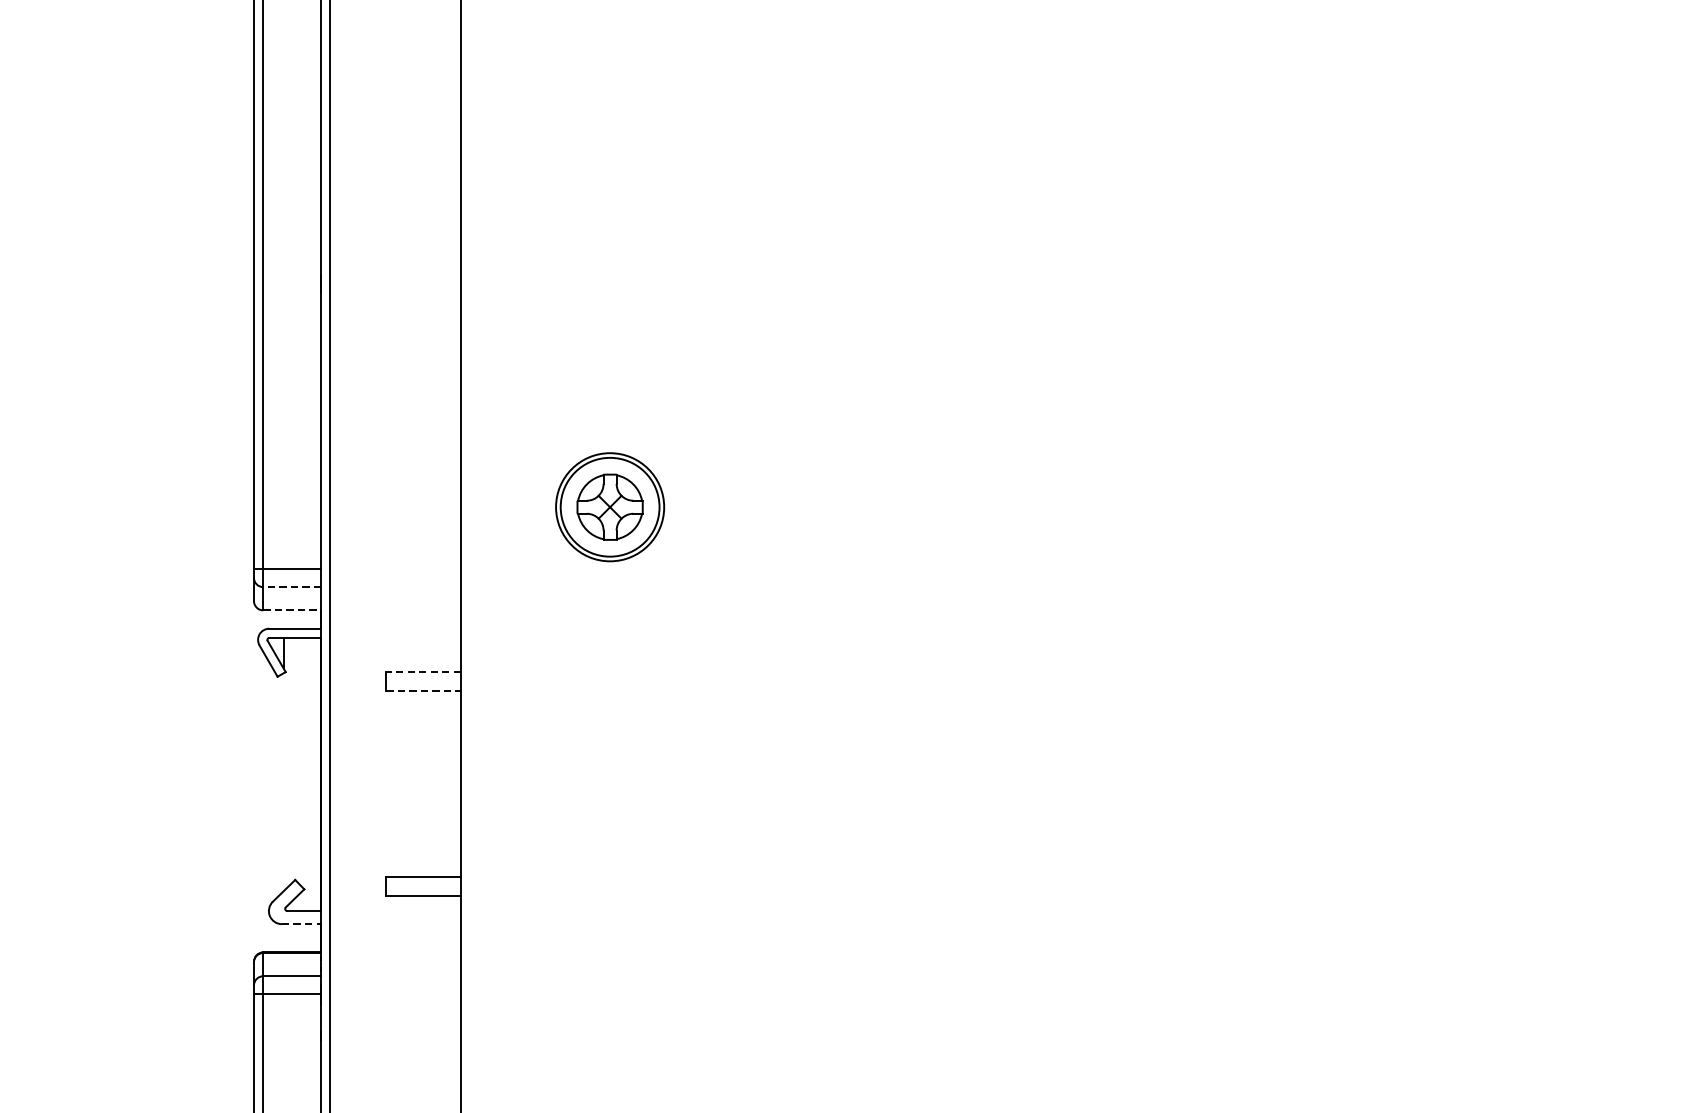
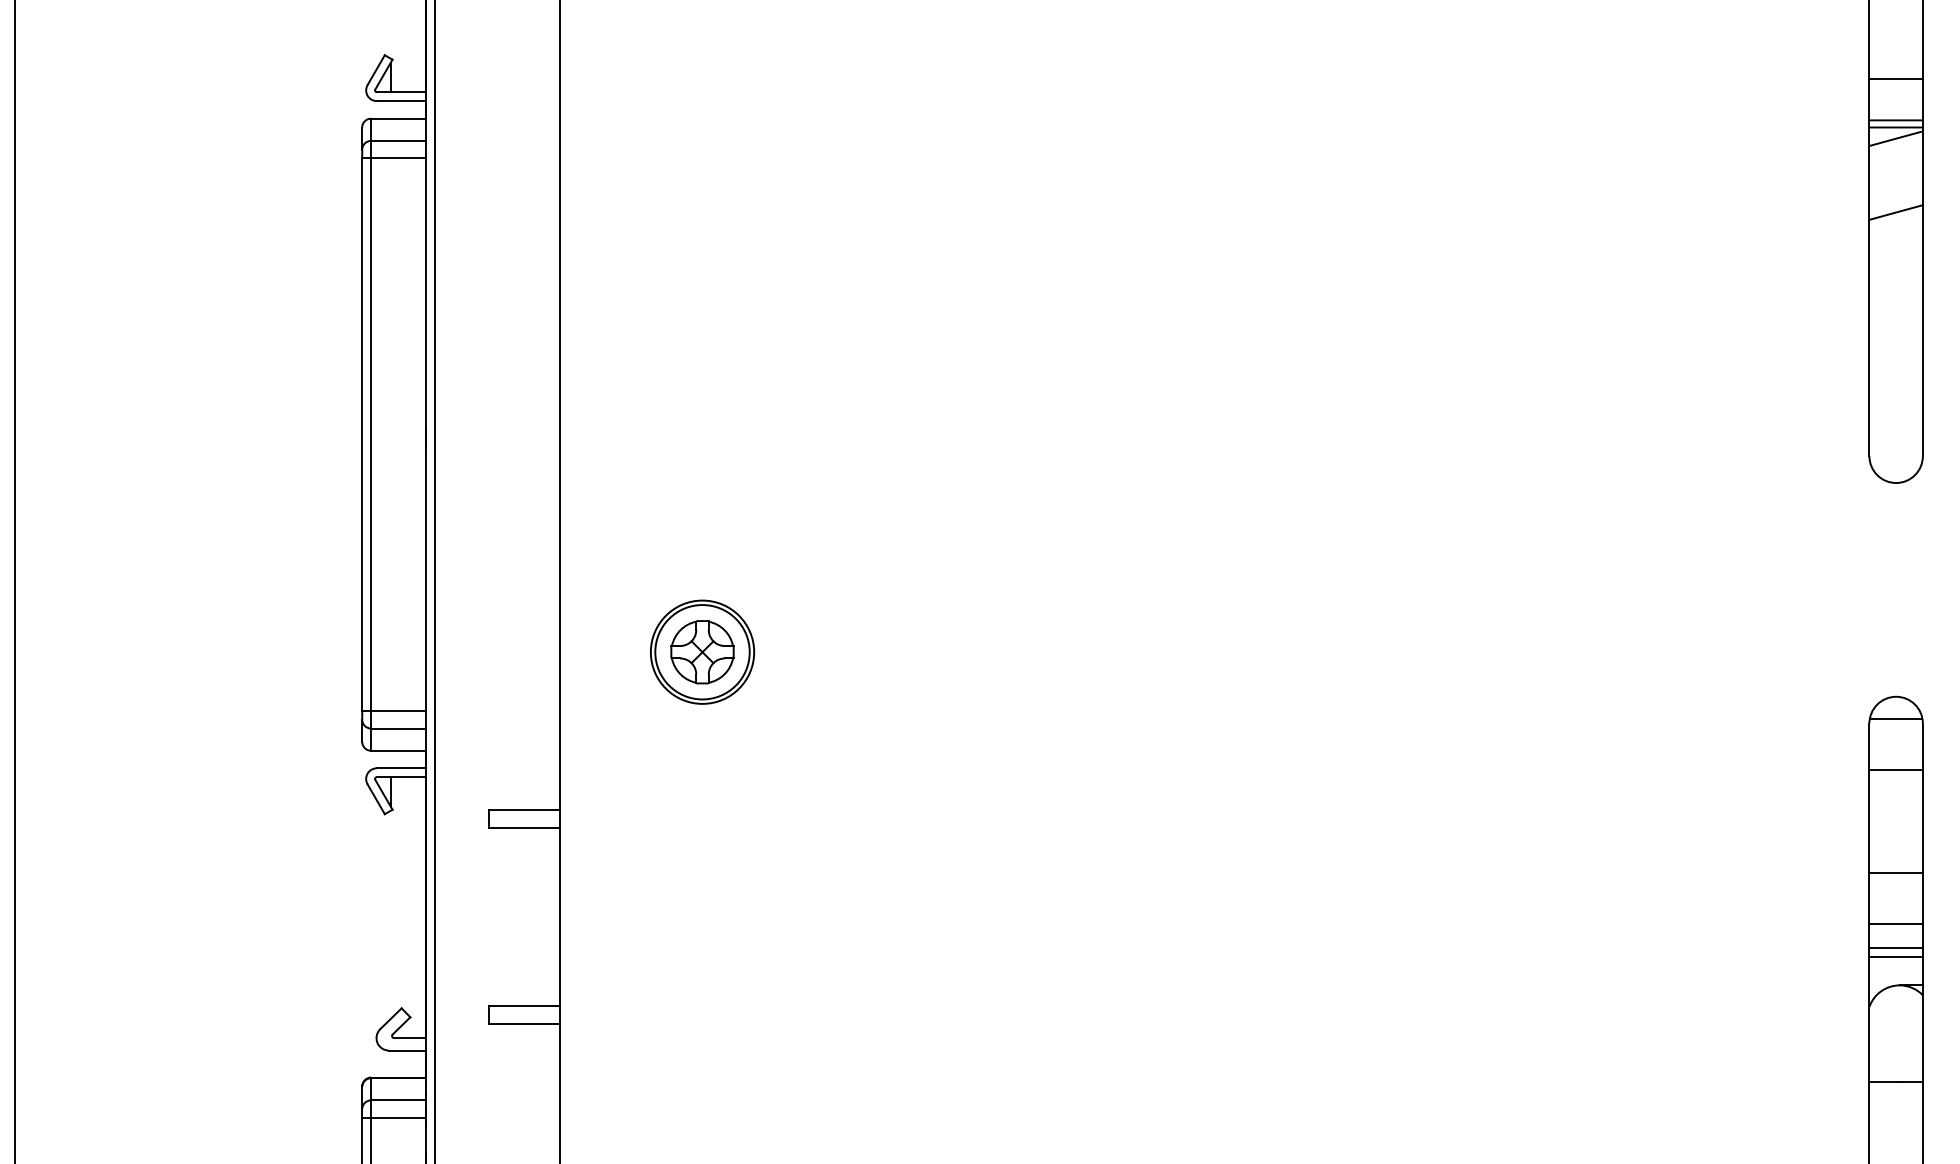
line: (291, 587) -> (398, 728), dashed -> solid
line: (291, 610) -> (398, 750), dashed -> solid
line: (423, 671) -> (524, 809), dashed -> solid
line: (423, 690) -> (524, 827), dashed -> solid
line: (301, 924) -> (407, 1050), dashed -> solid

